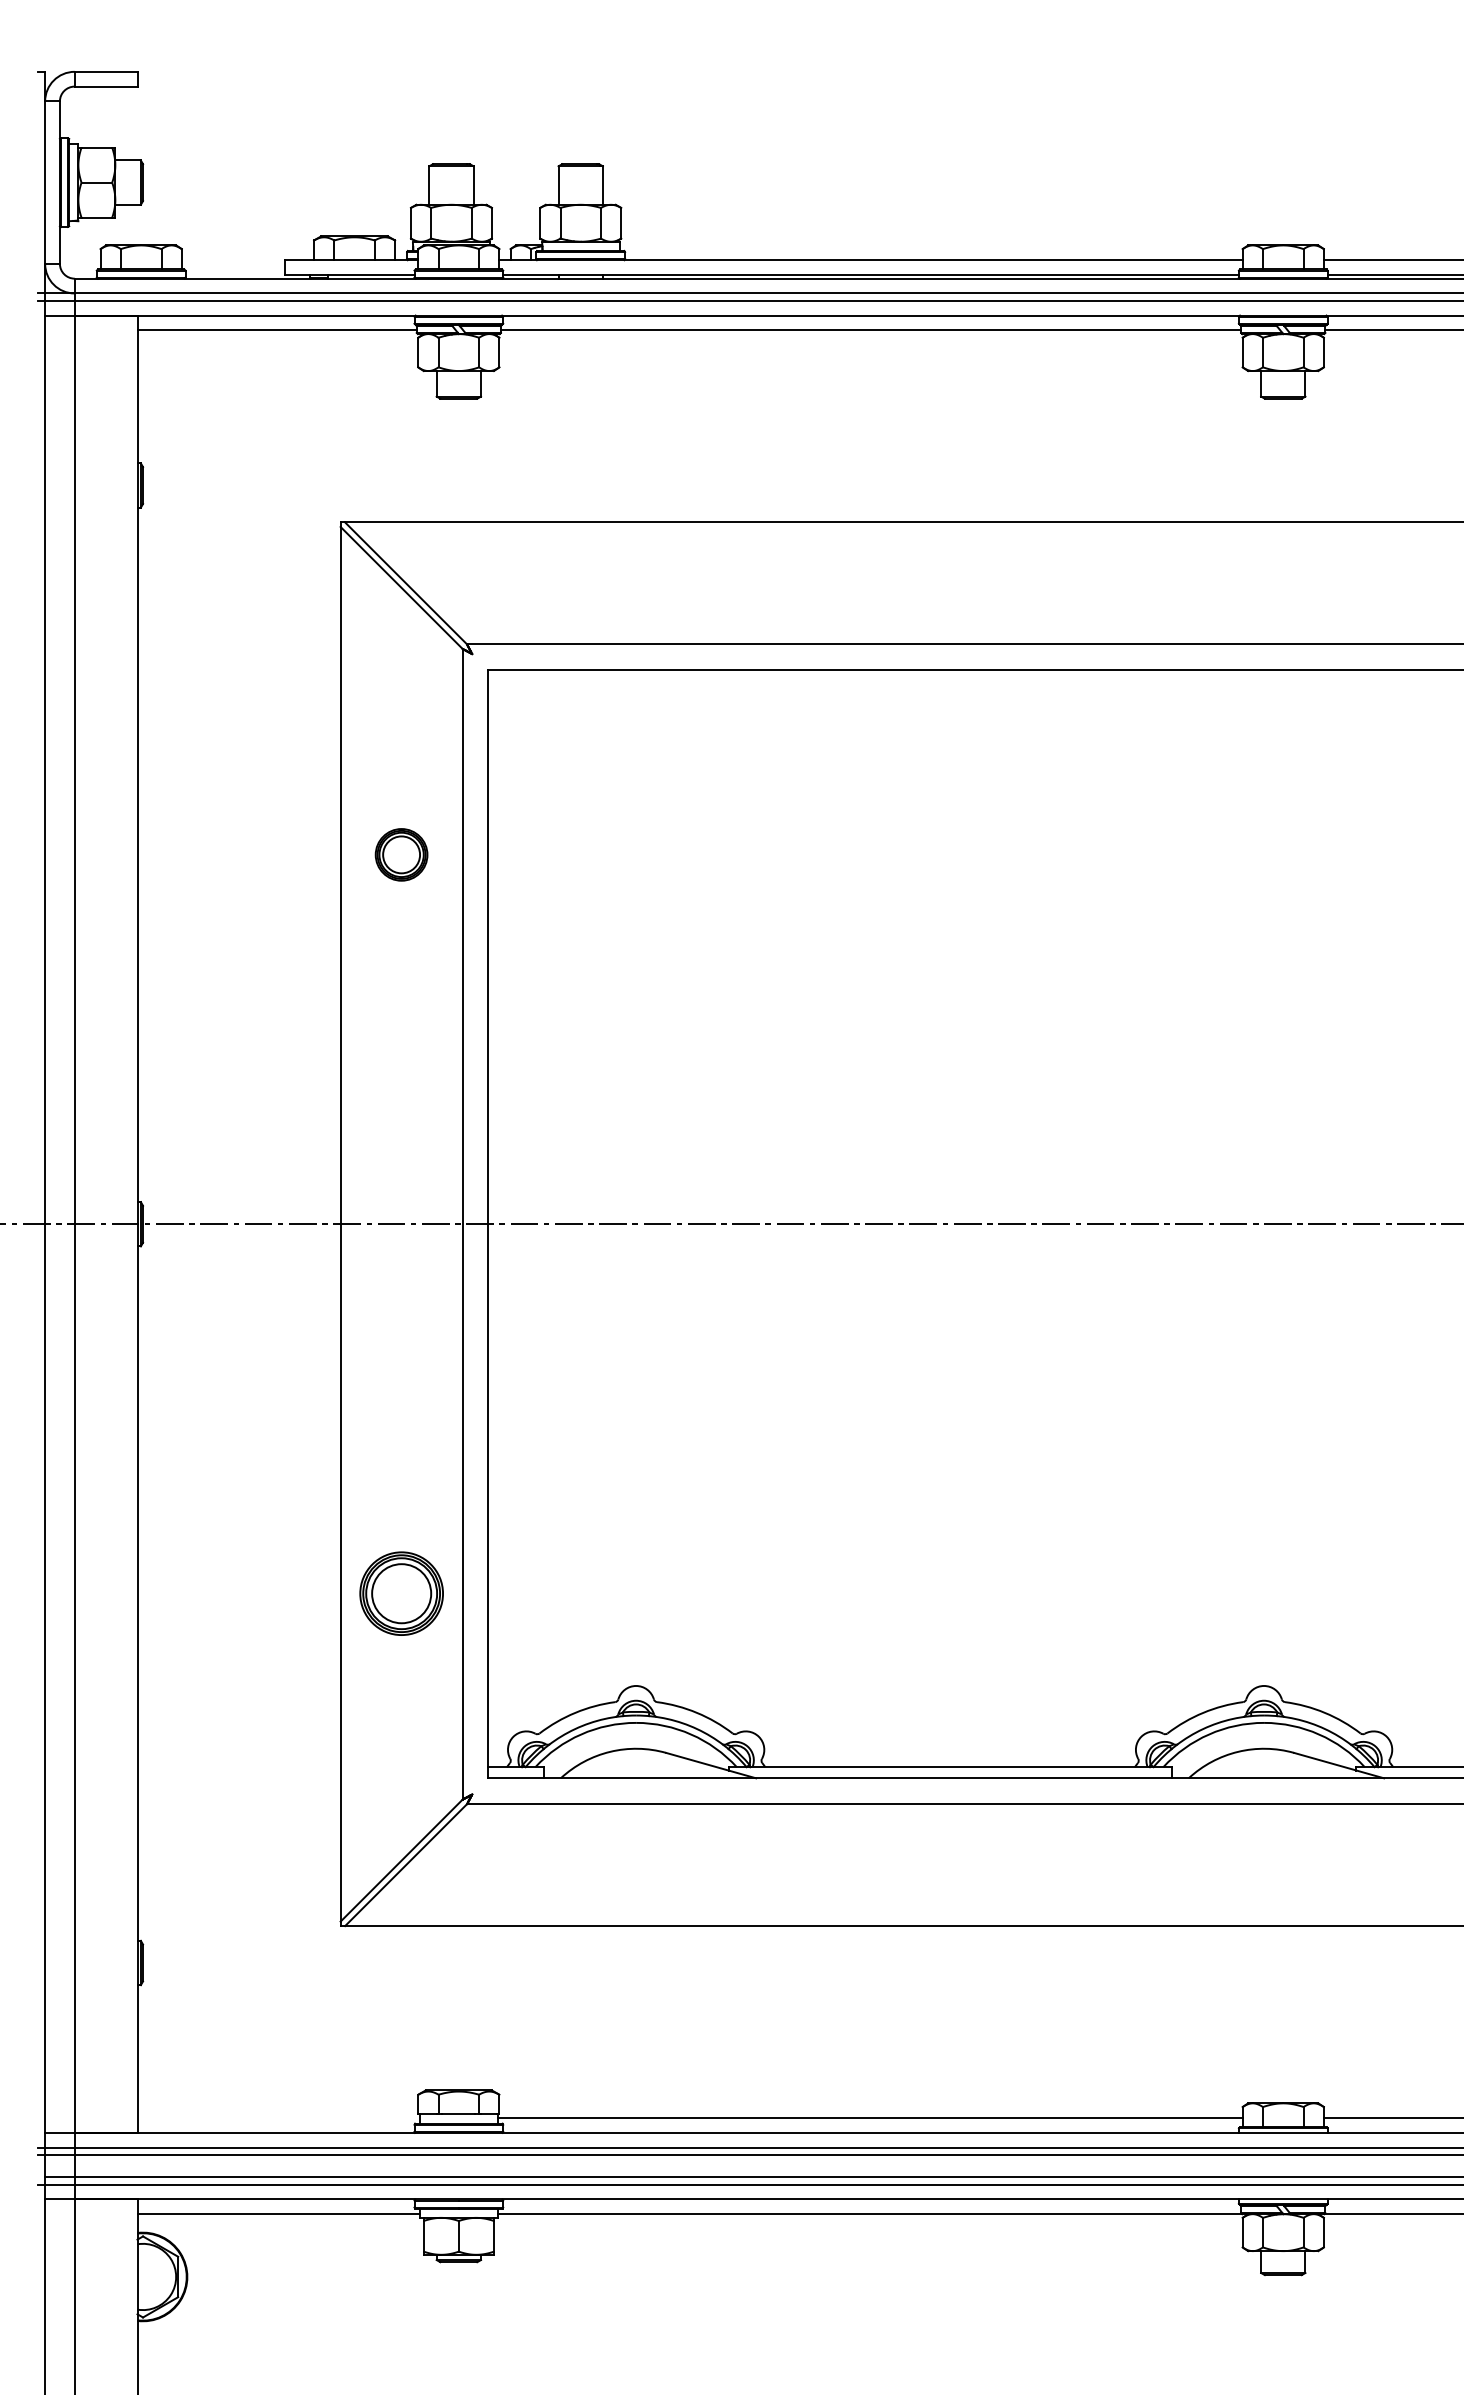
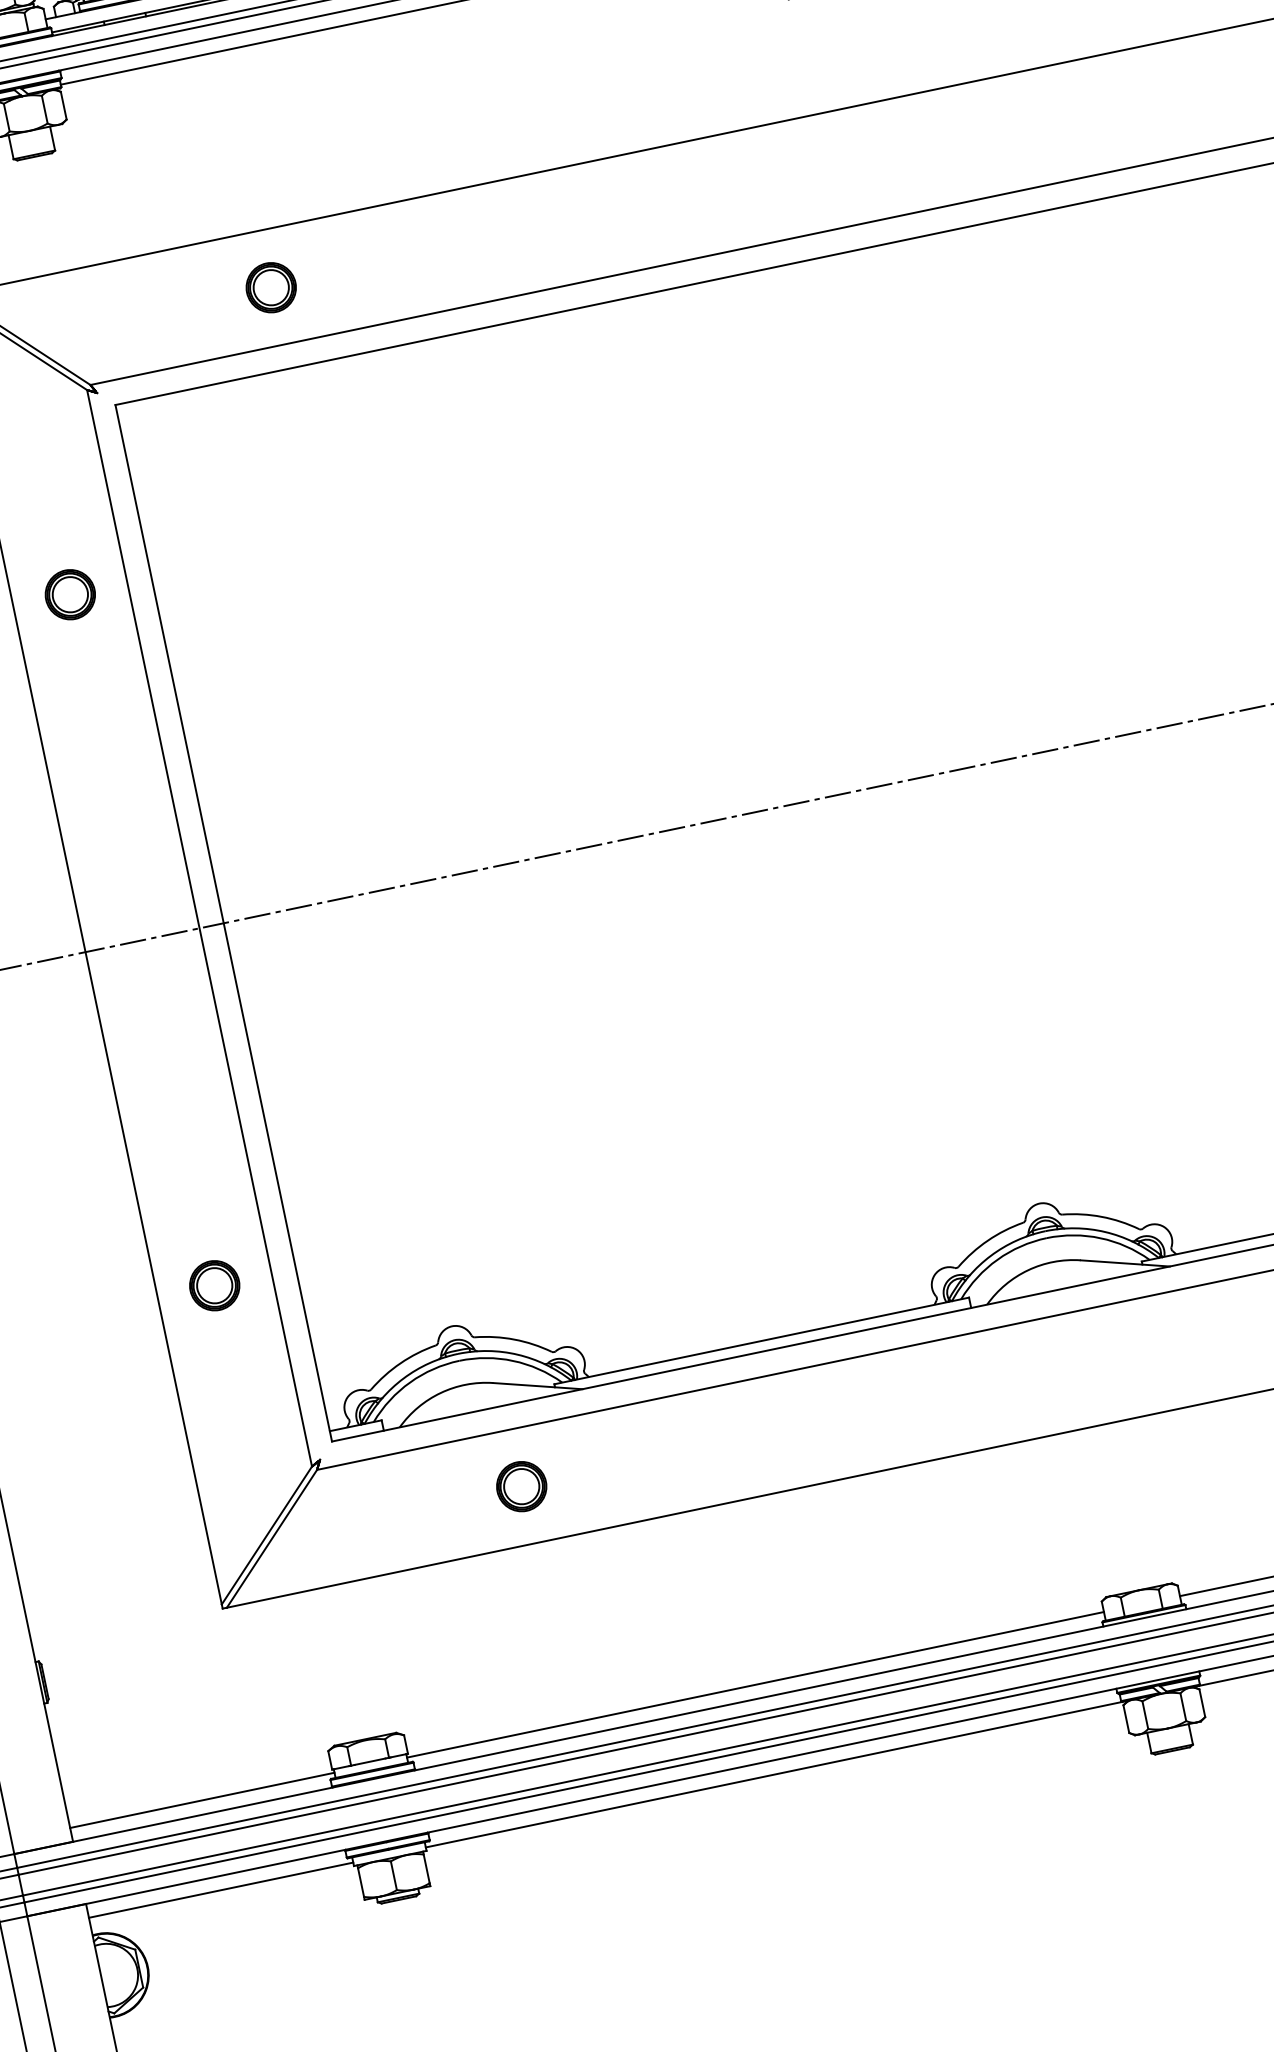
part: (672, 583) -> (270, 287), added
part: (401, 1593) -> (214, 1285), size x0.62
part: (672, 1864) -> (521, 1486), added
line: (278, 2118) -> (202, 1800), added

